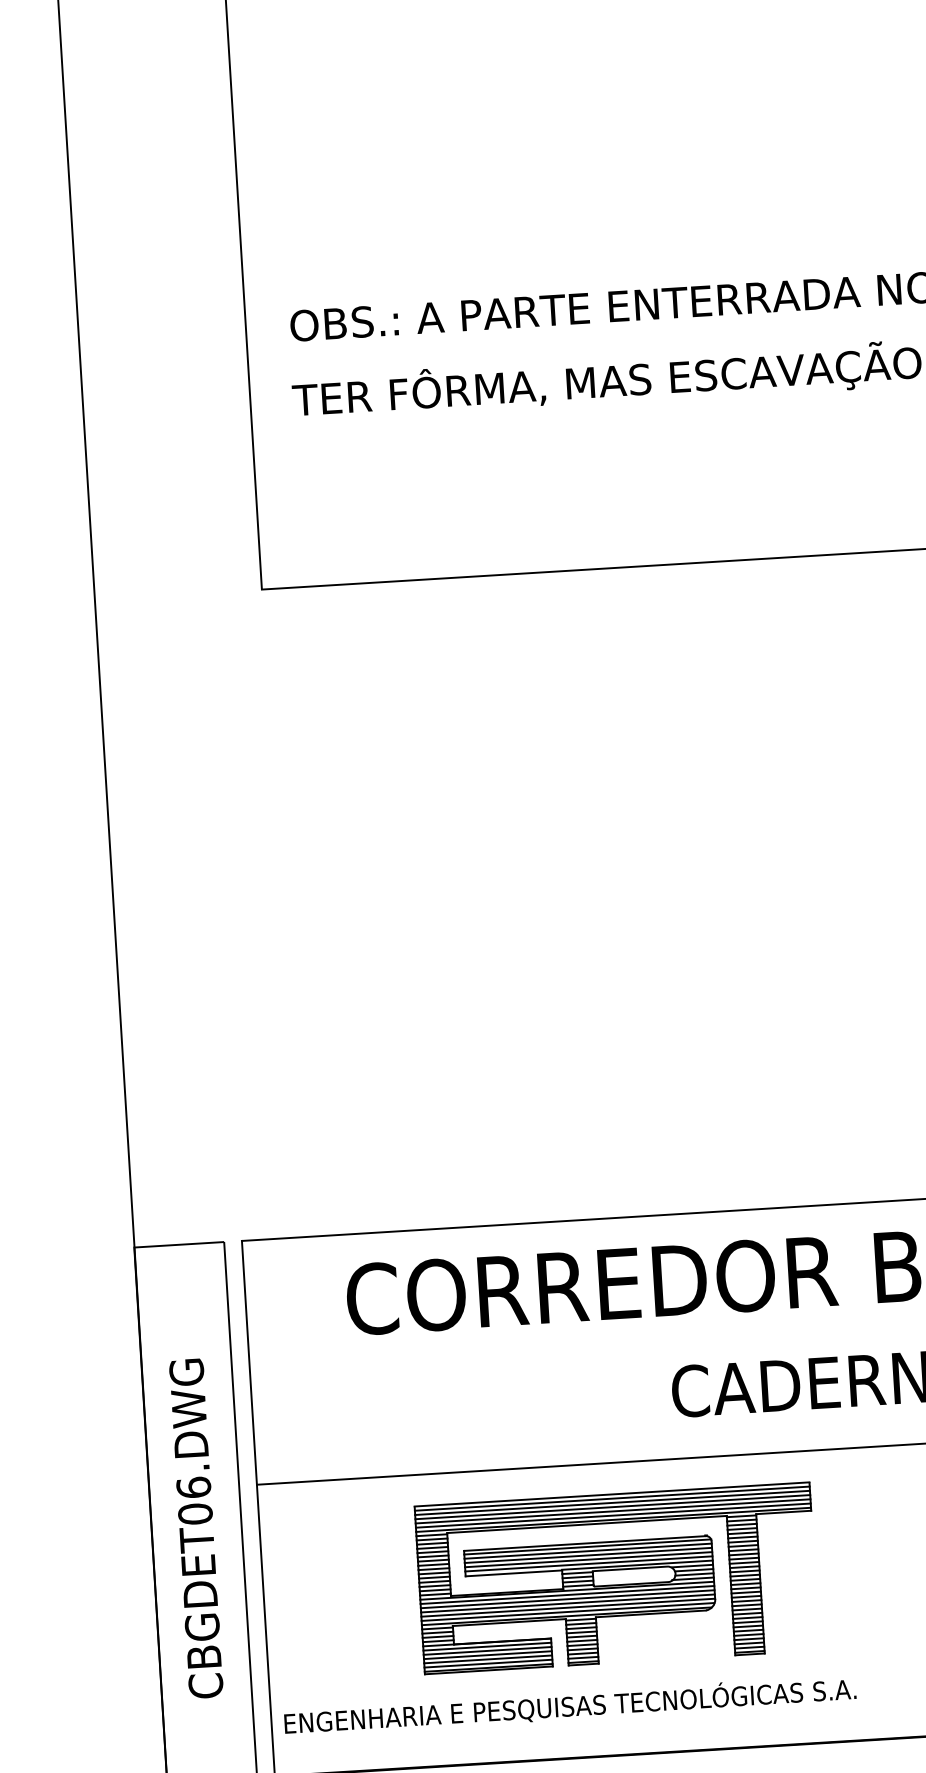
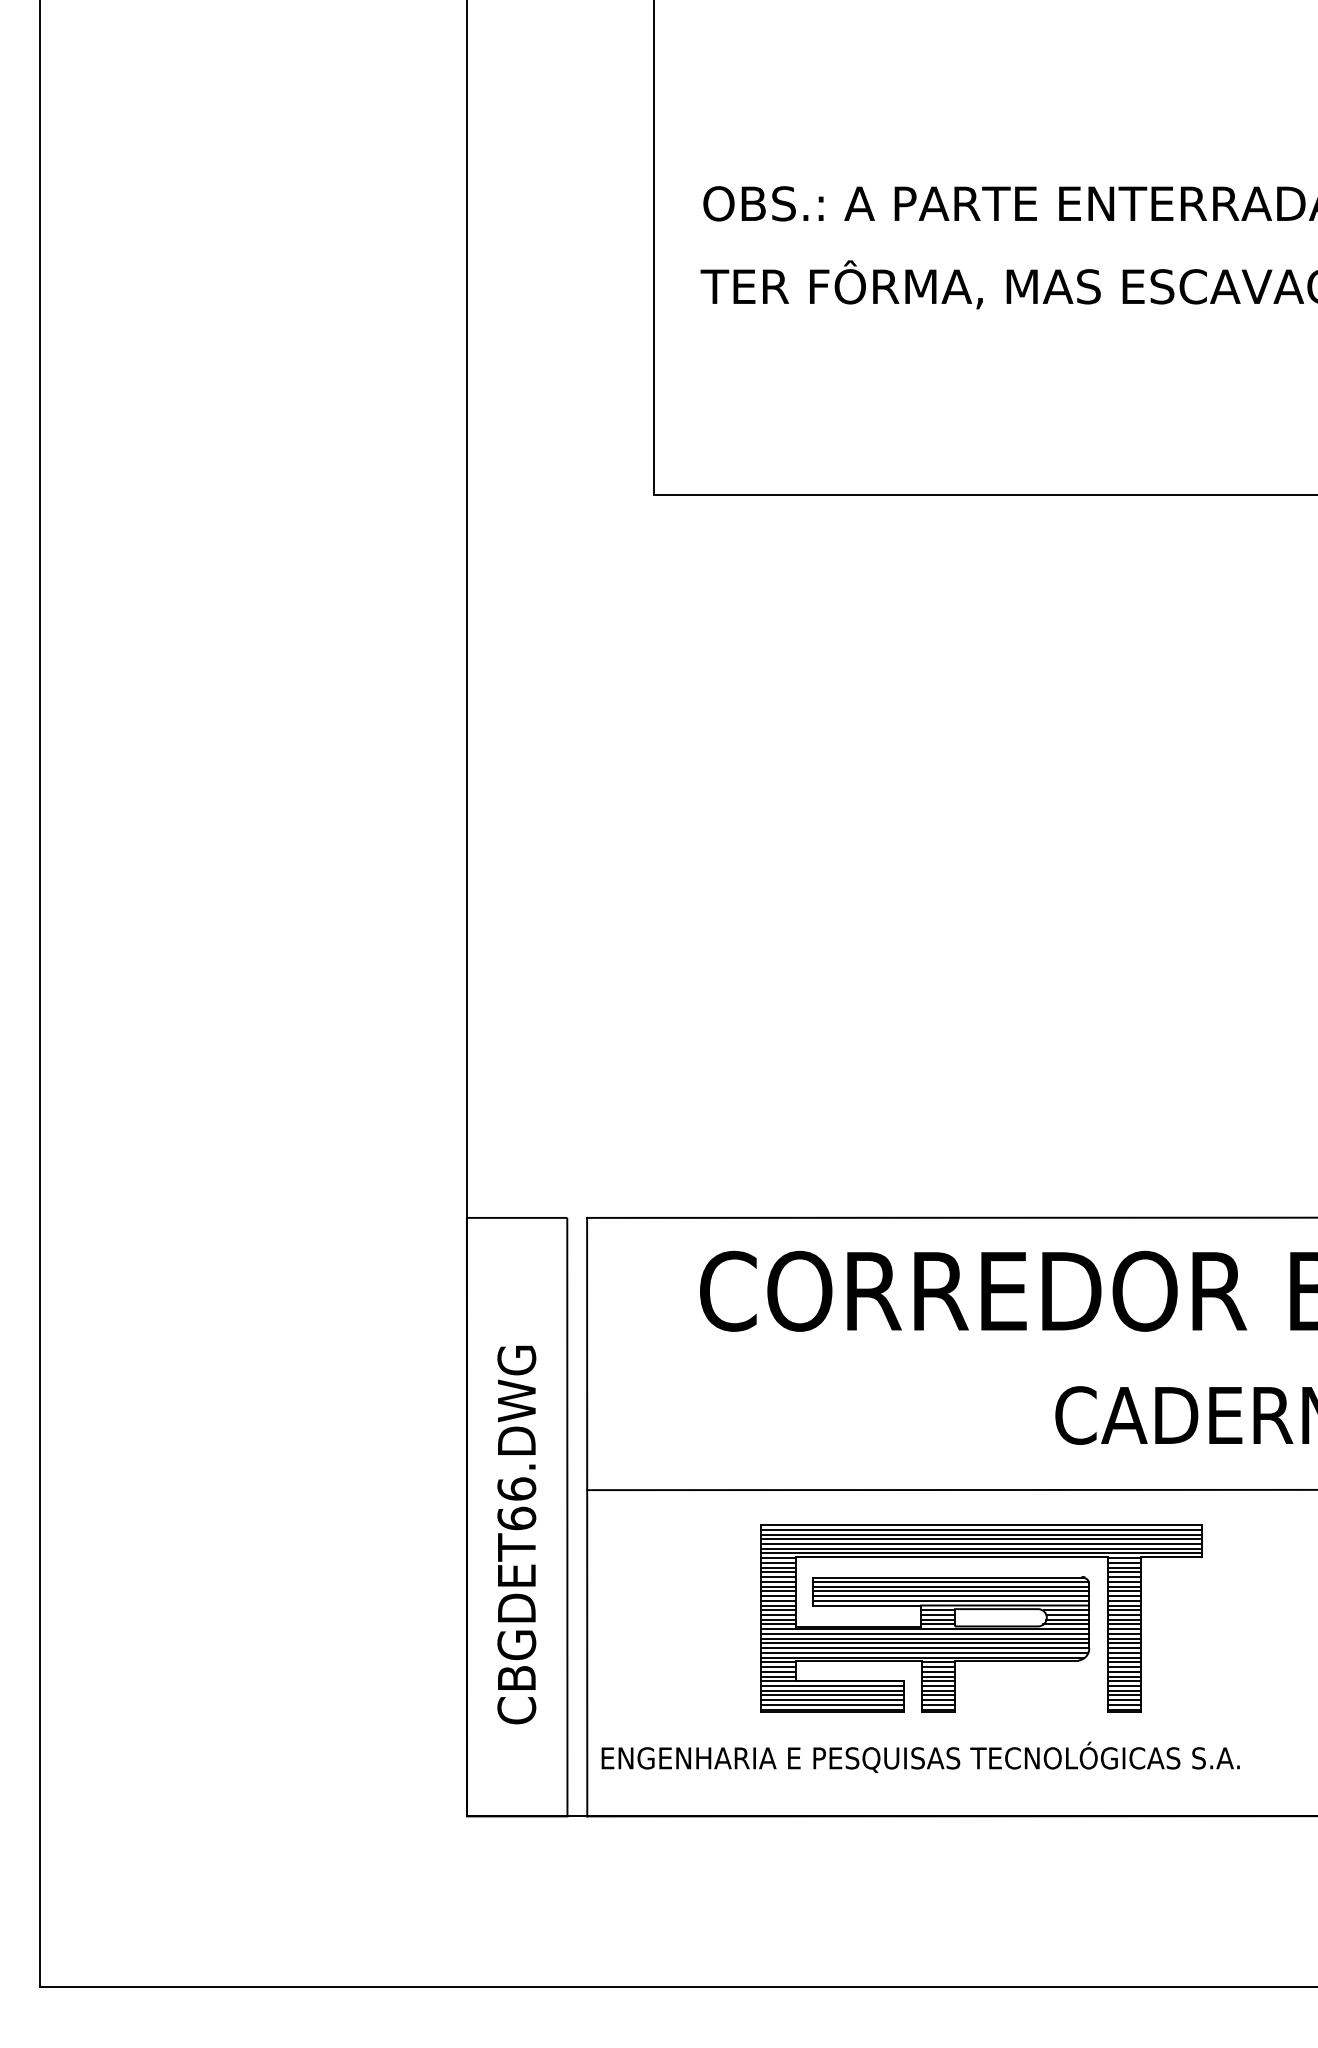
text: (195, 1514) -> (516, 1518), CBGDET06.DWG -> CBGDET66.DWG

